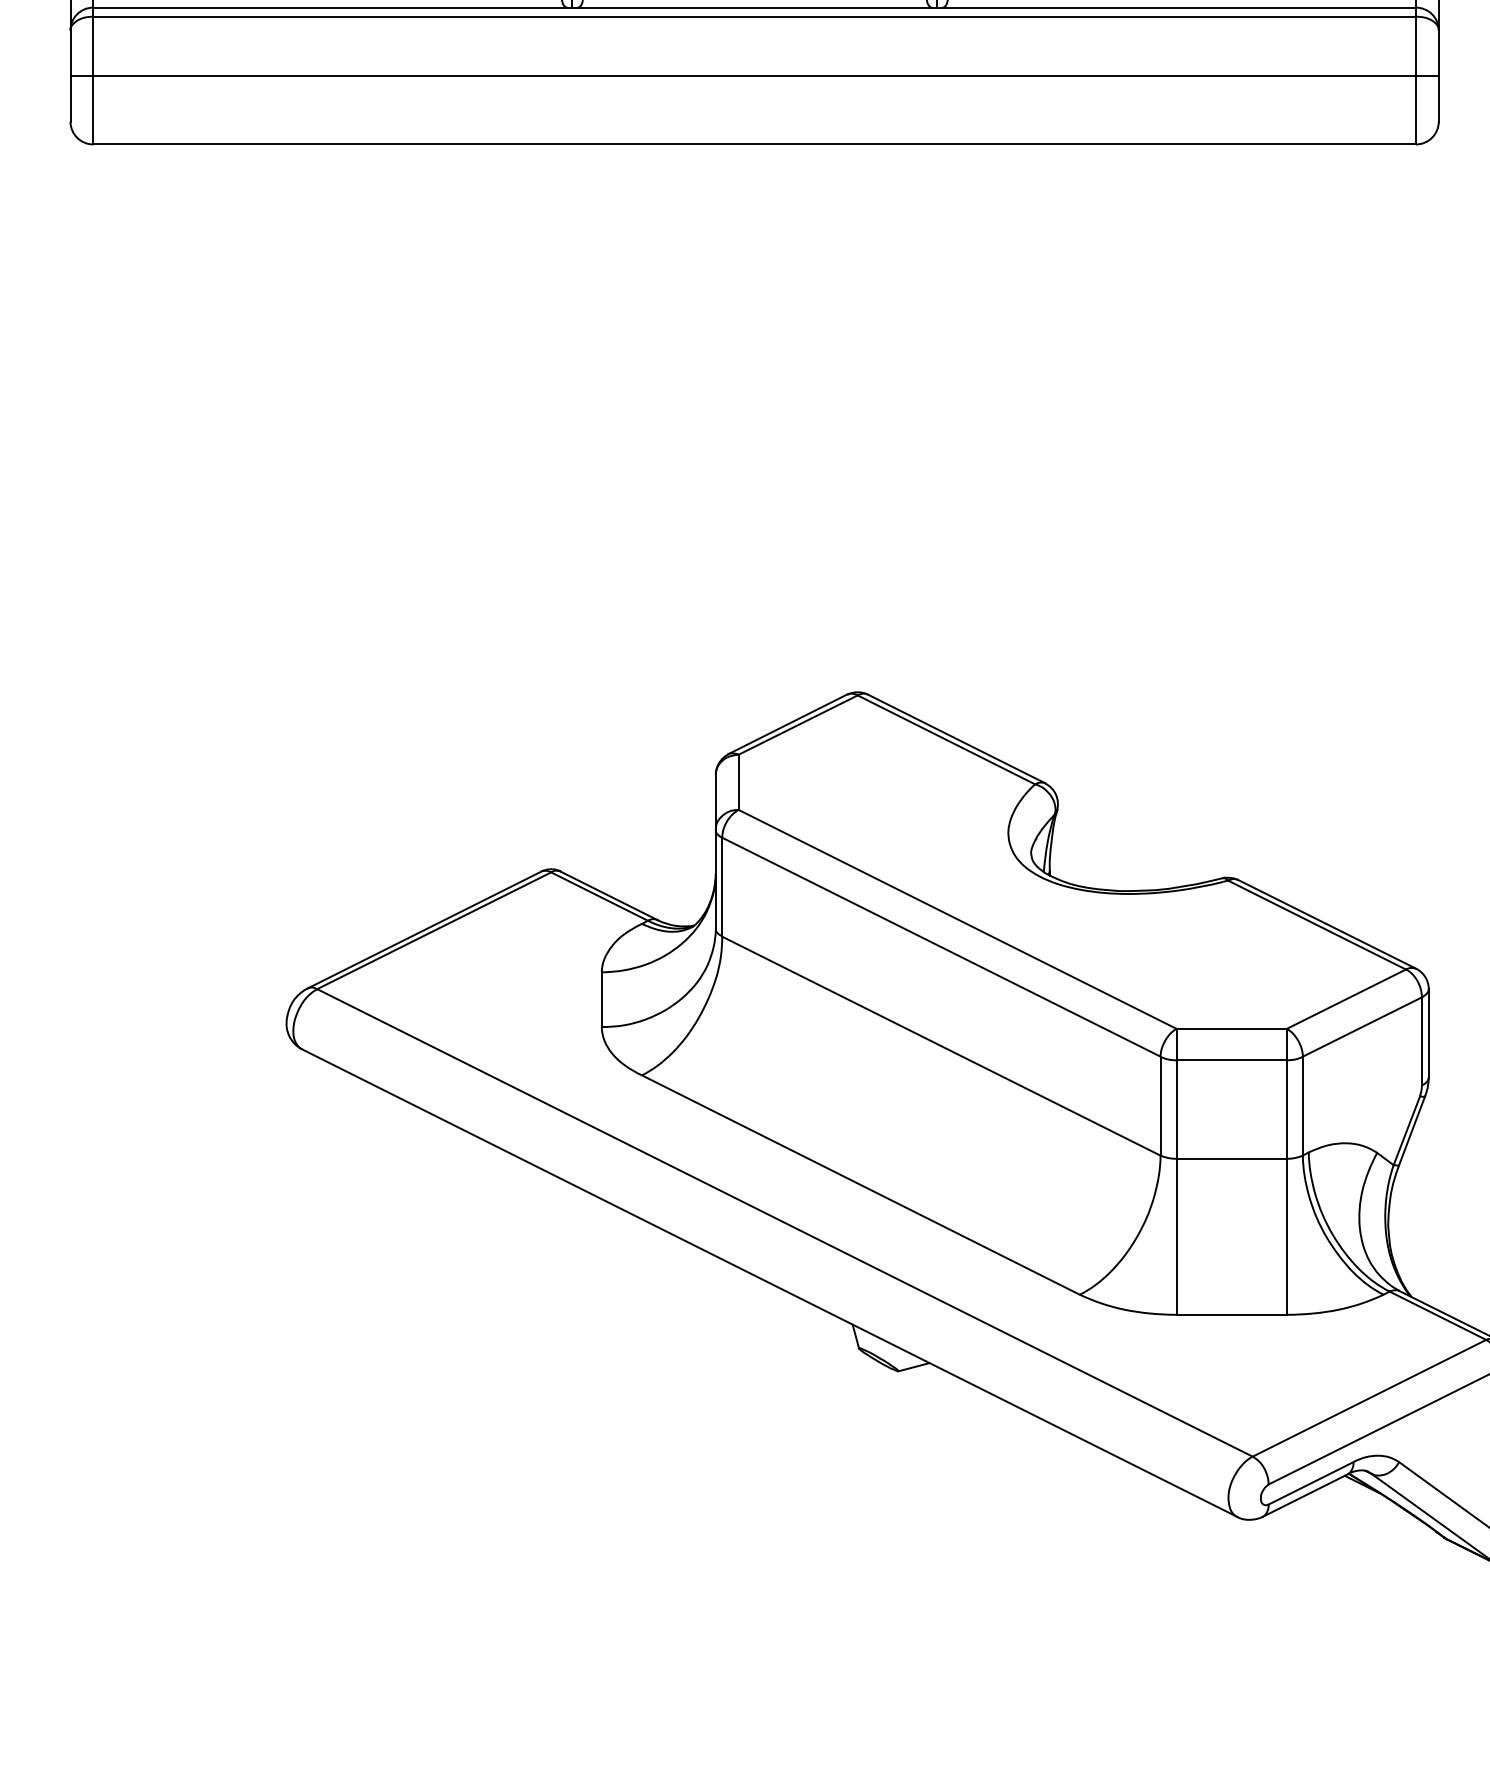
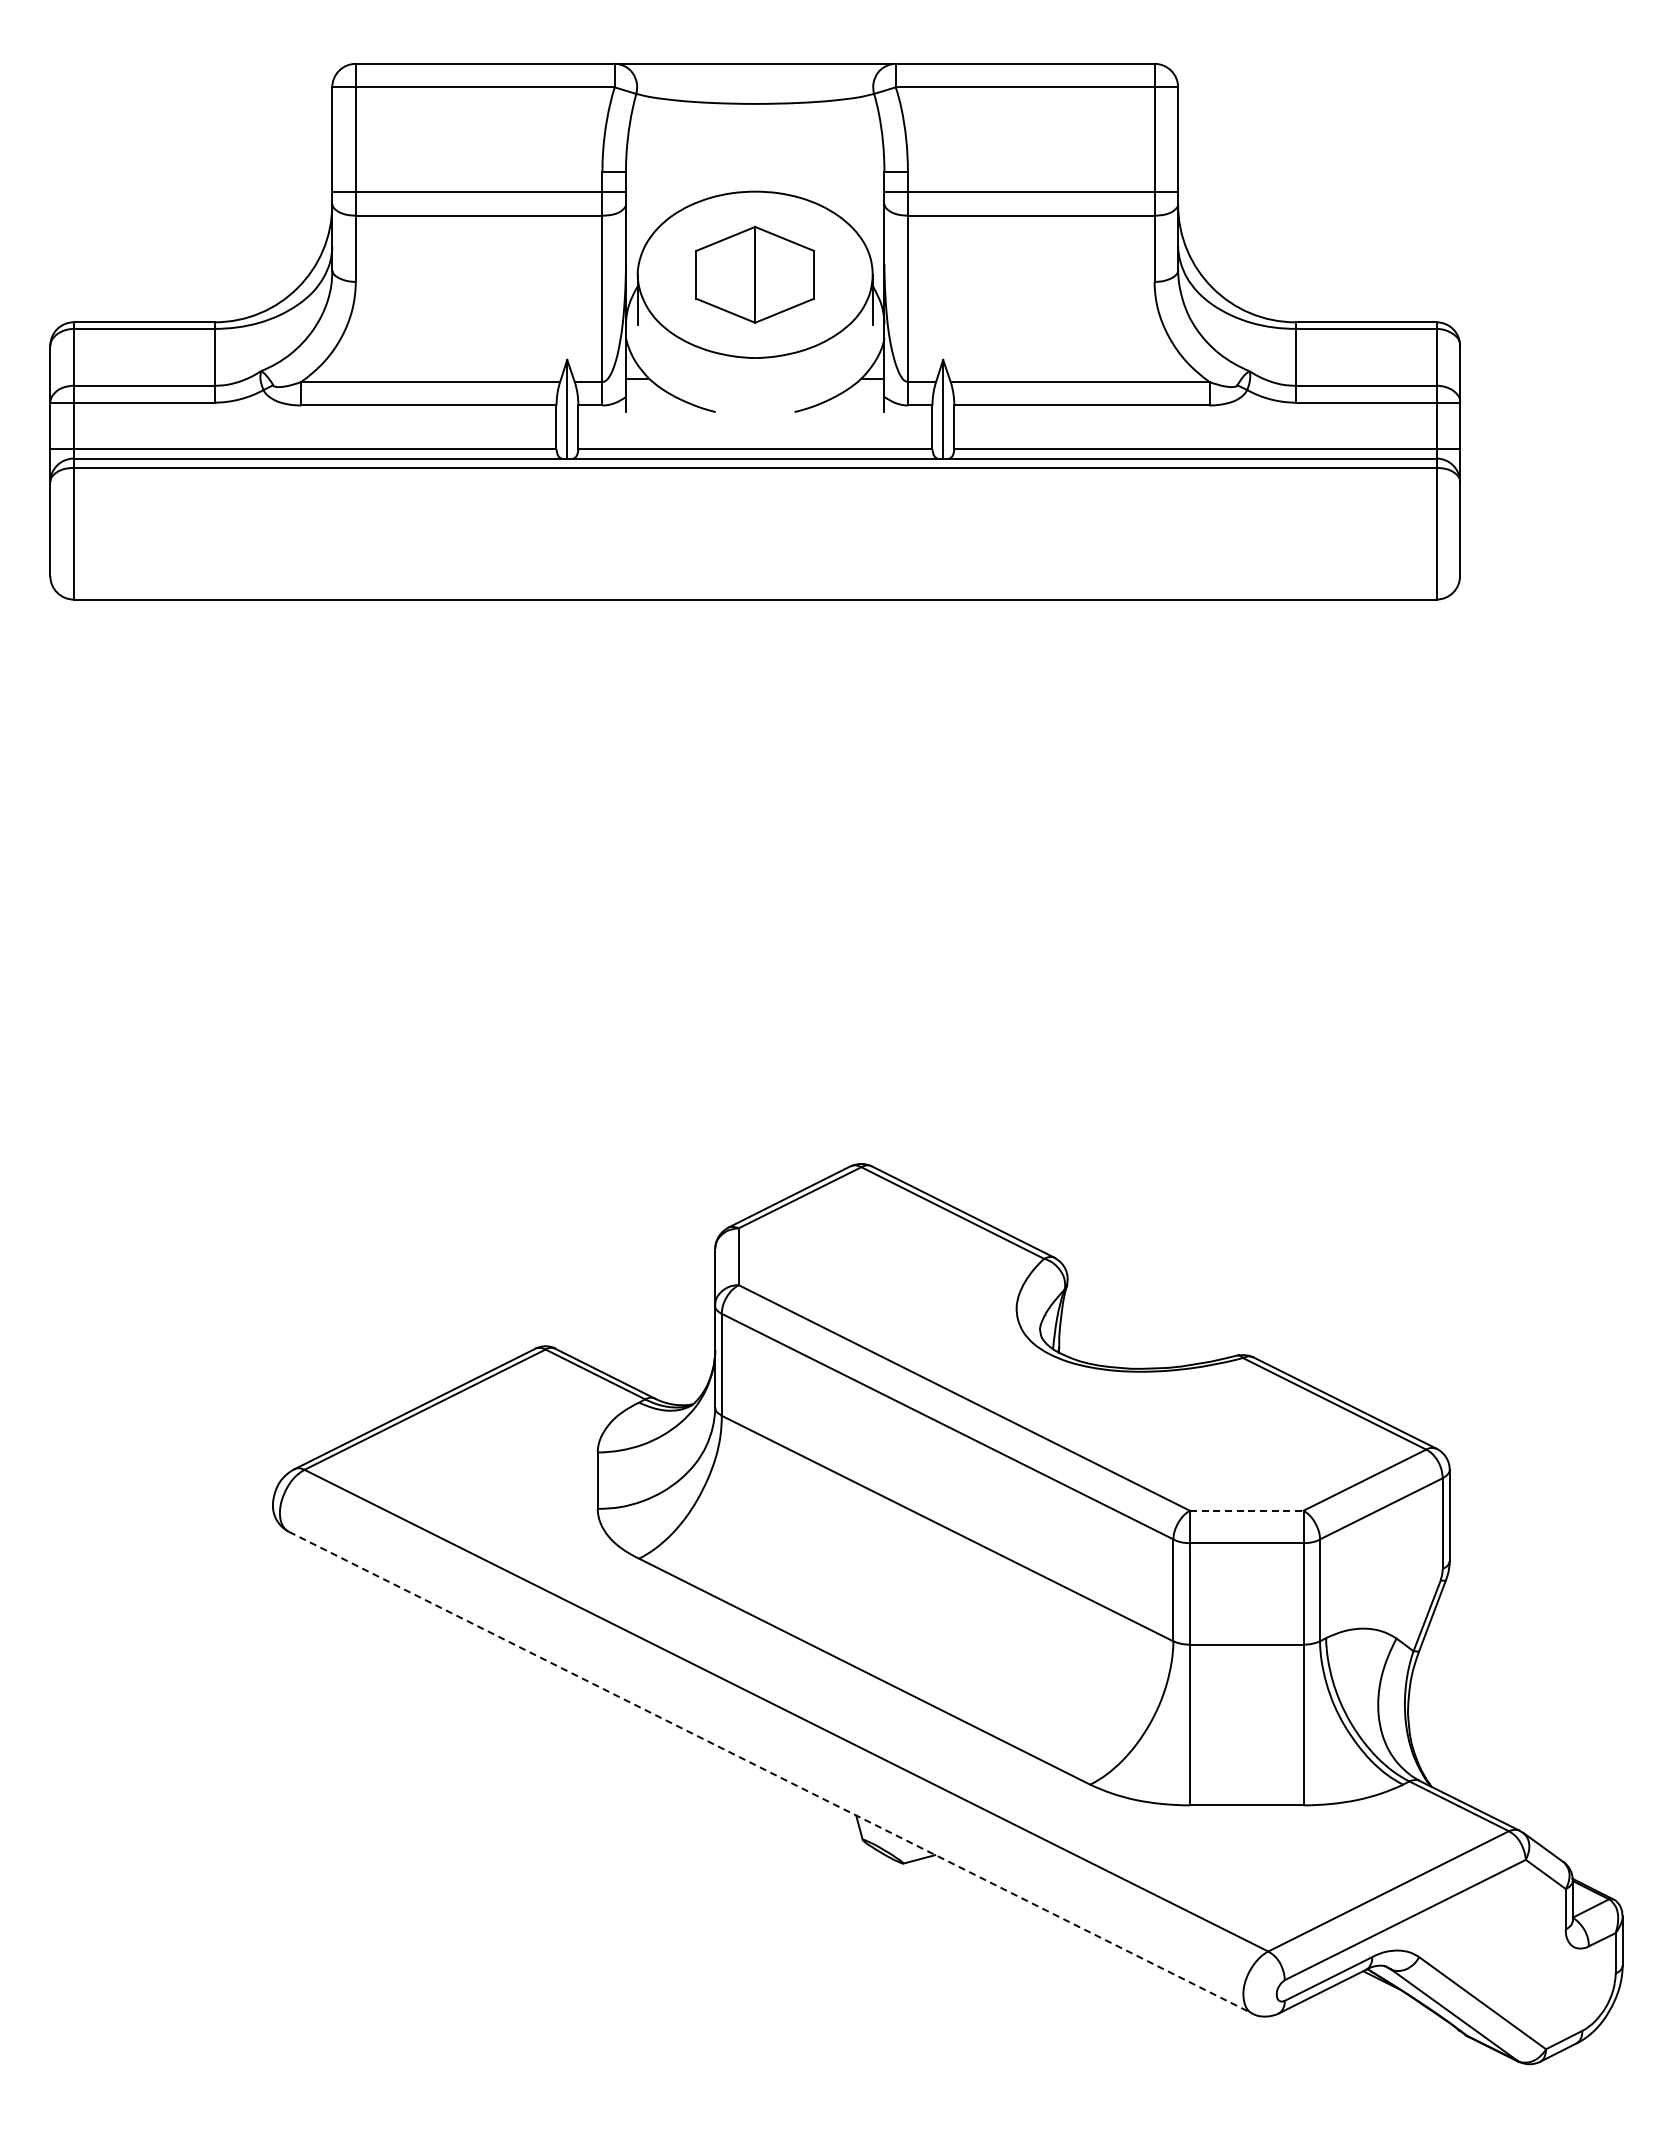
line: (754, 76) -> (755, 529), removed
line: (1231, 1028) -> (1246, 1510), solid -> dashed
line: (769, 1282) -> (770, 1772), solid -> dashed

